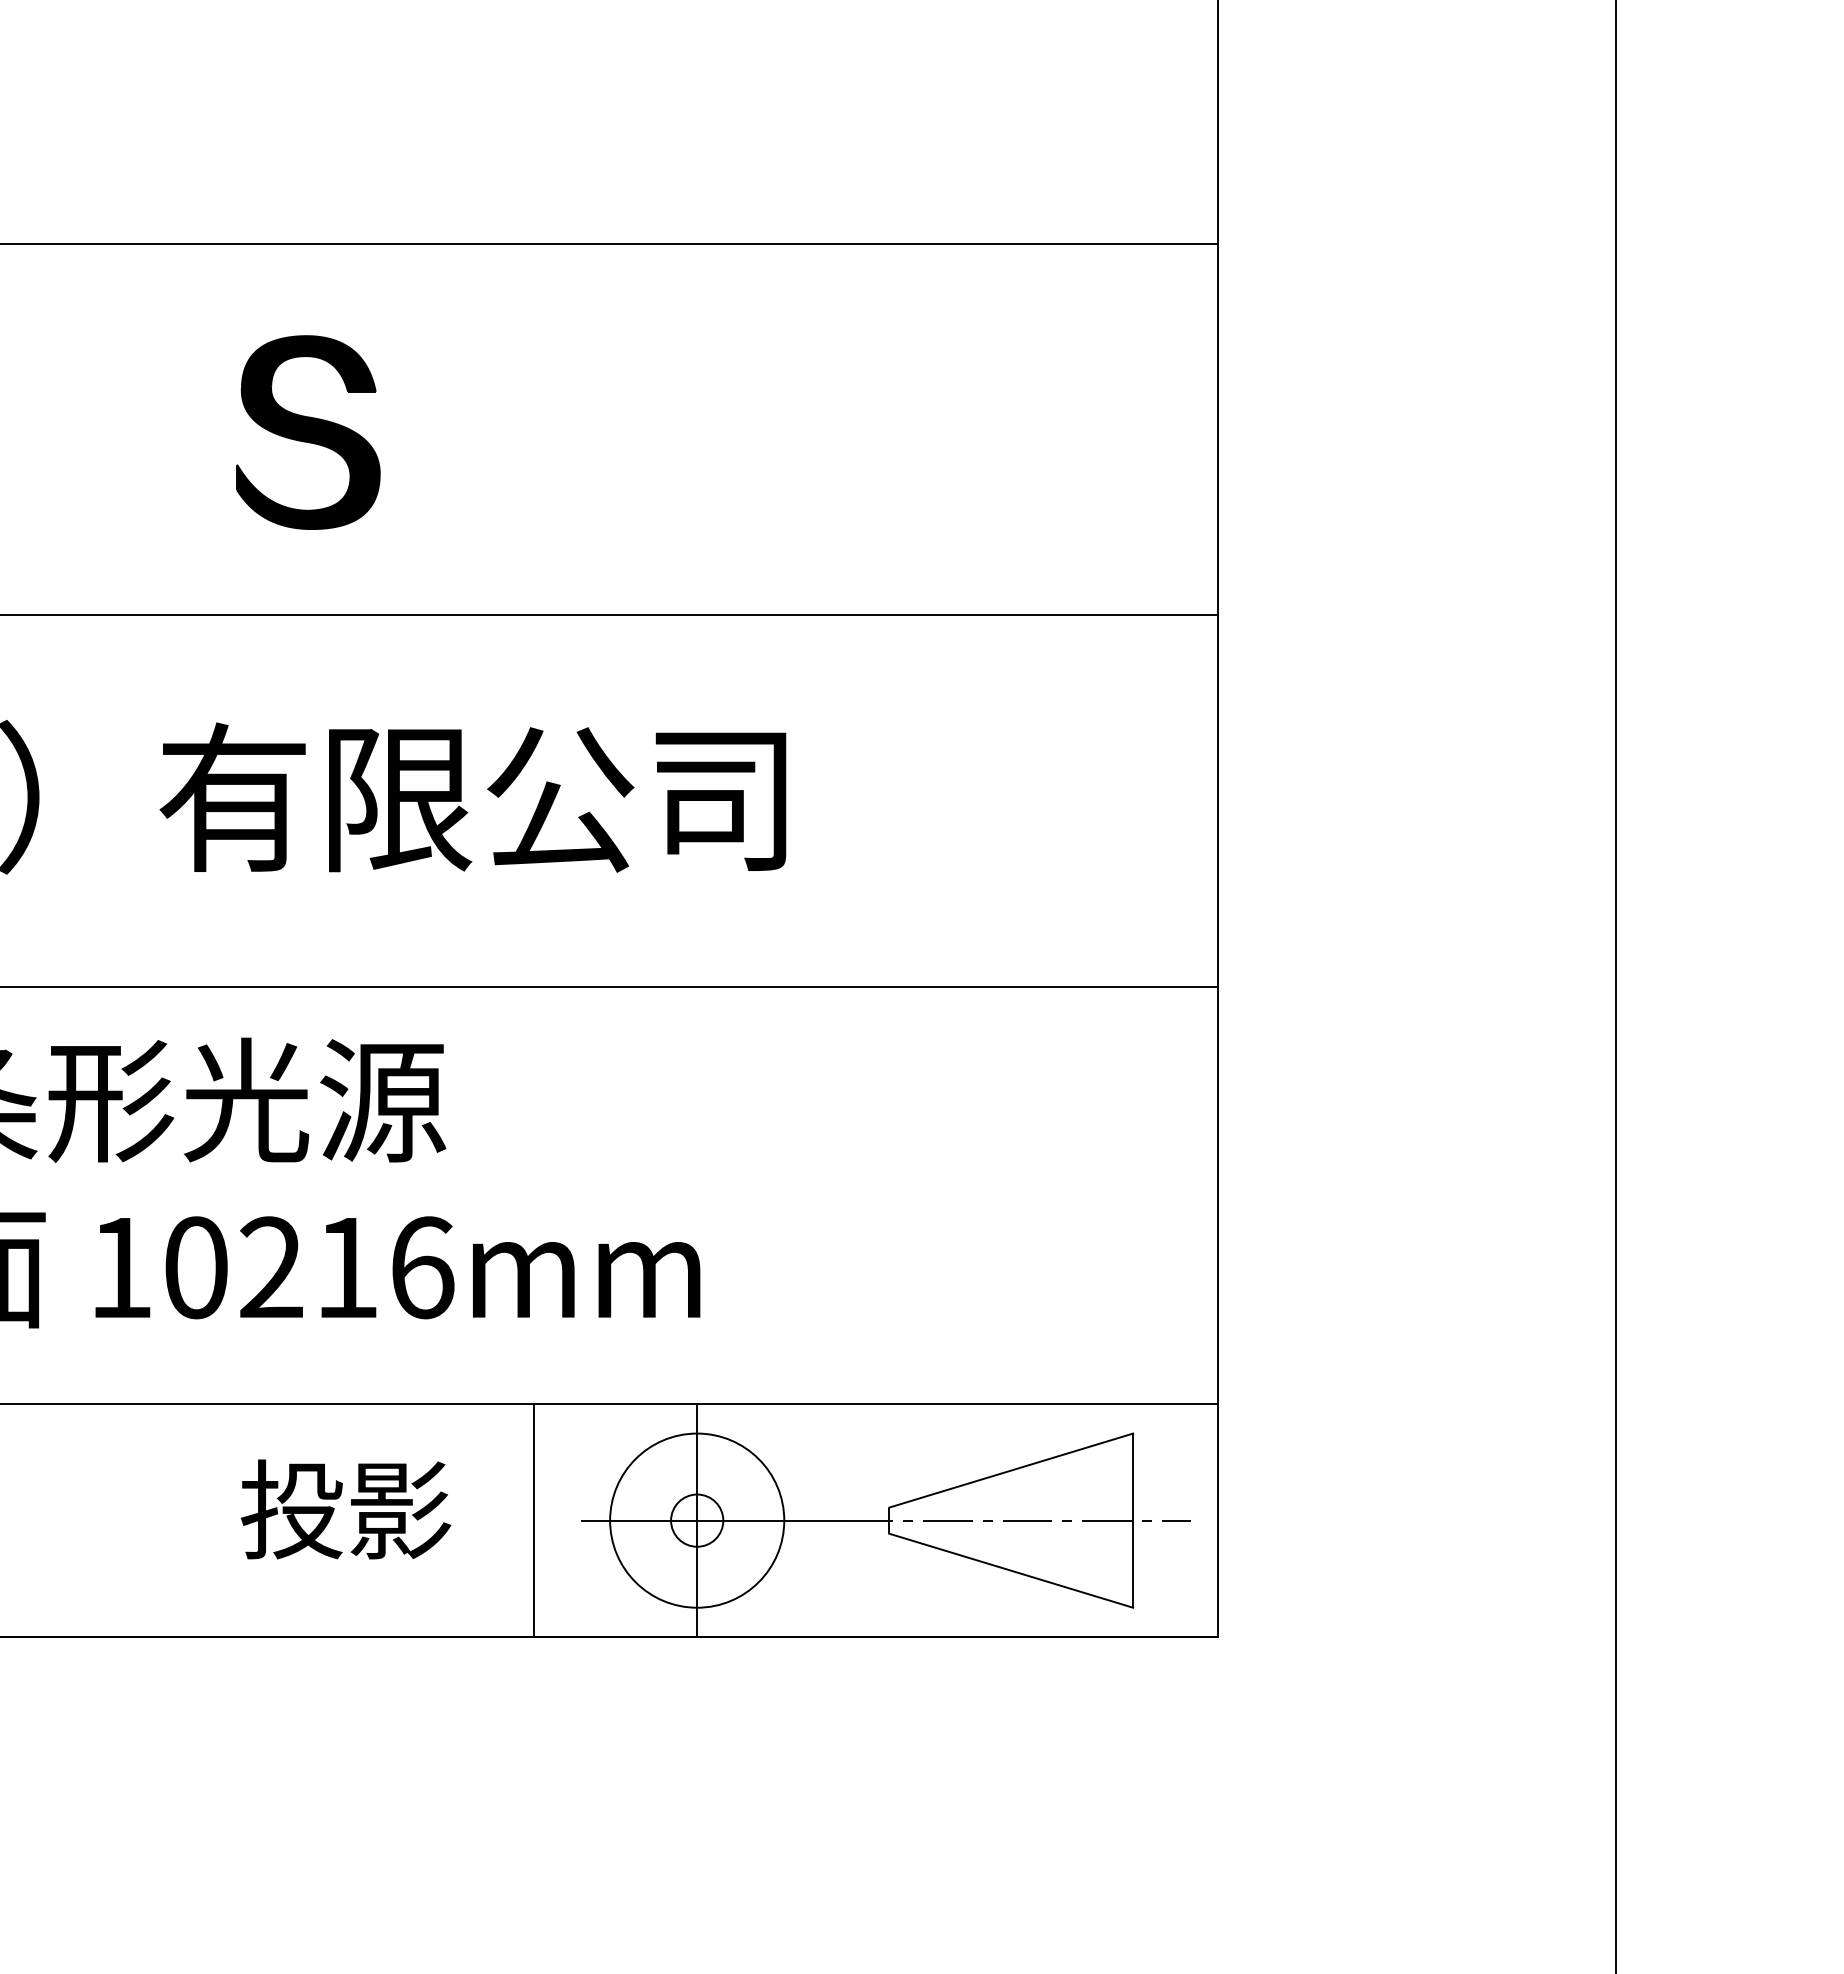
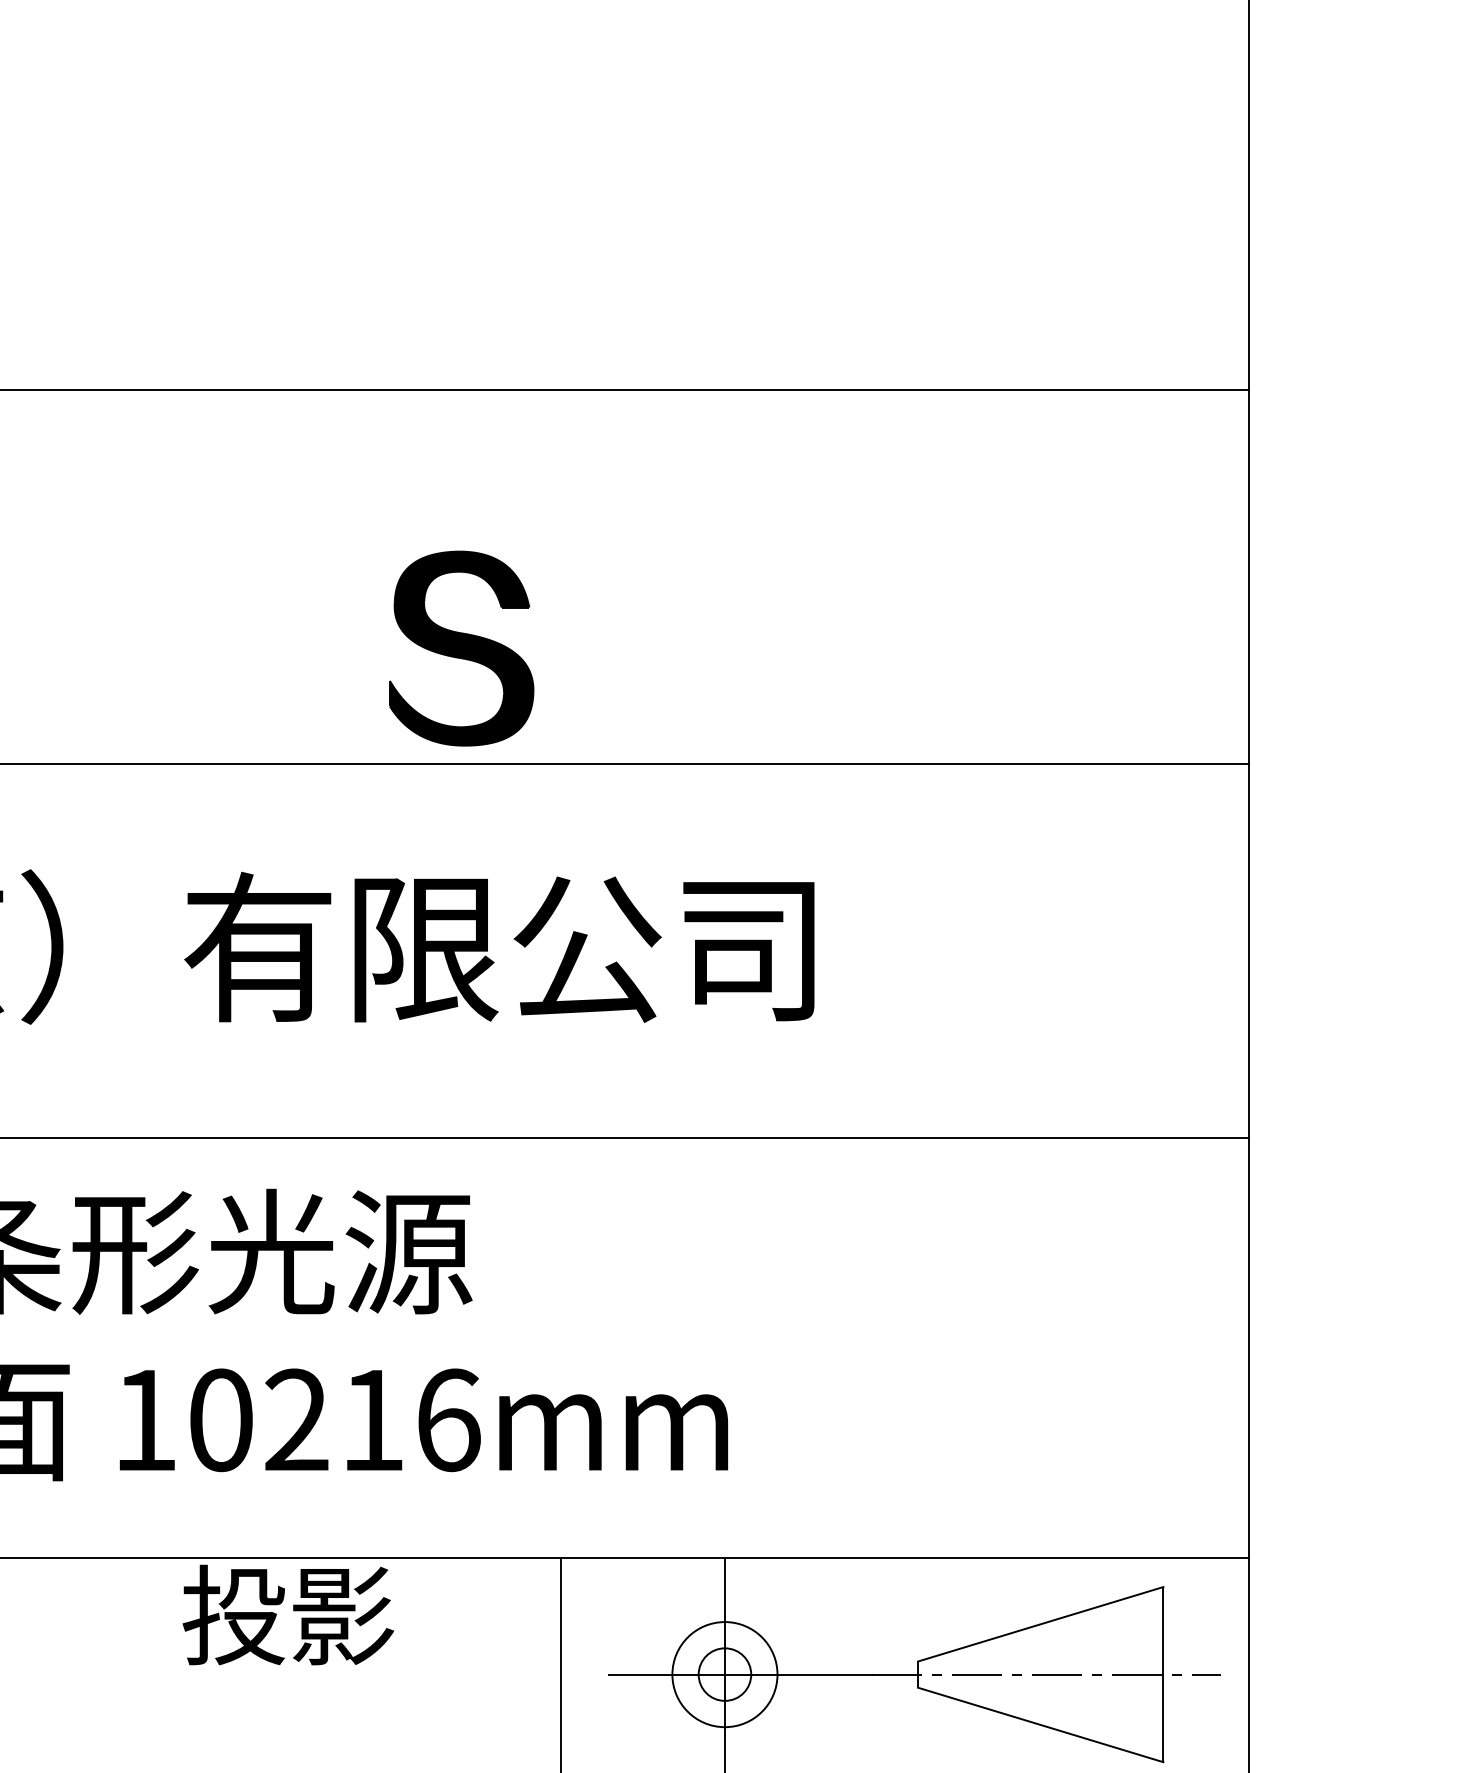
part: (308, 432) -> (461, 648), moved
text: (346, 1509) -> (288, 1615), moved
circle: (697, 1520) -> (725, 1674), size x0.6

